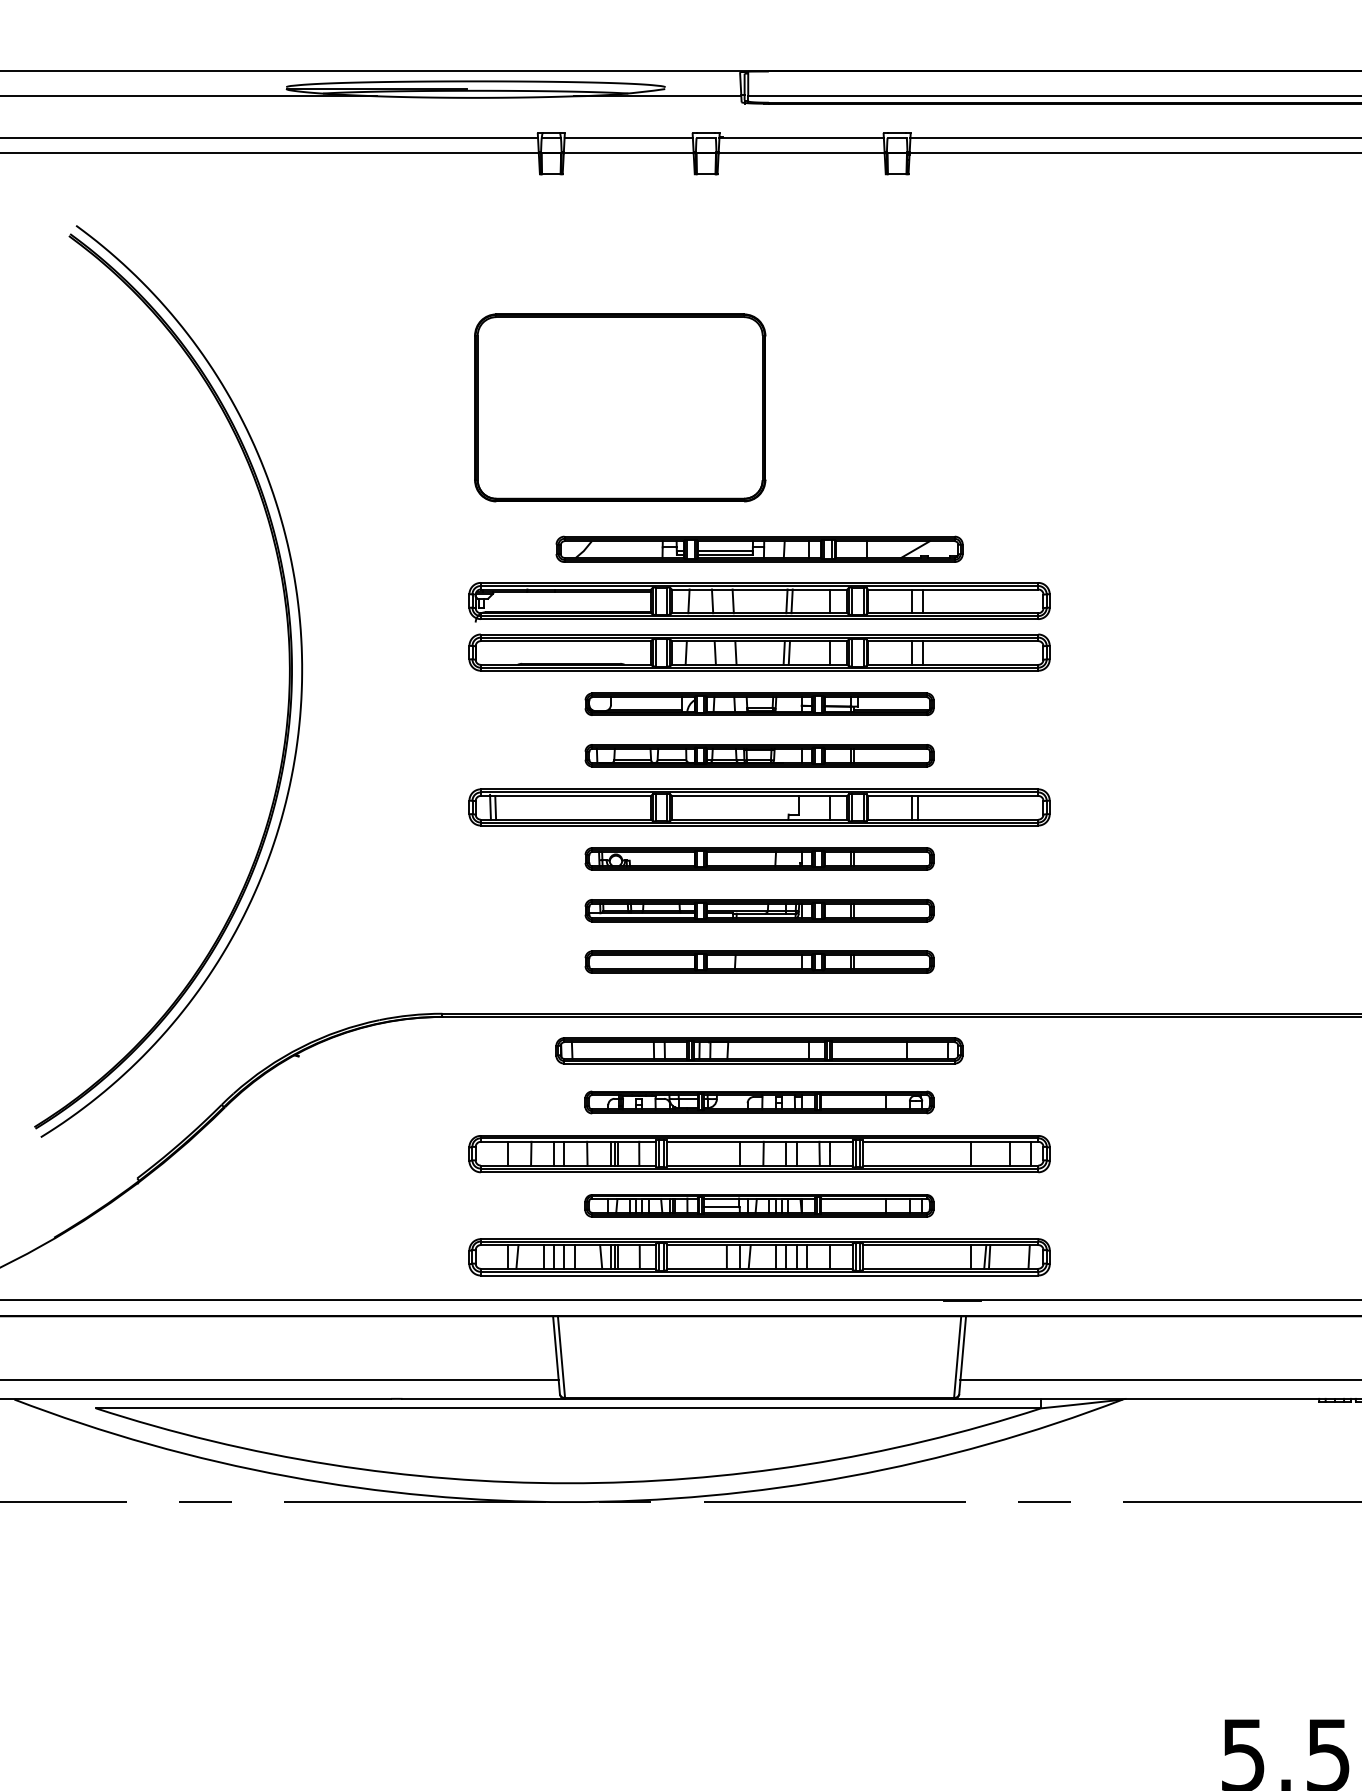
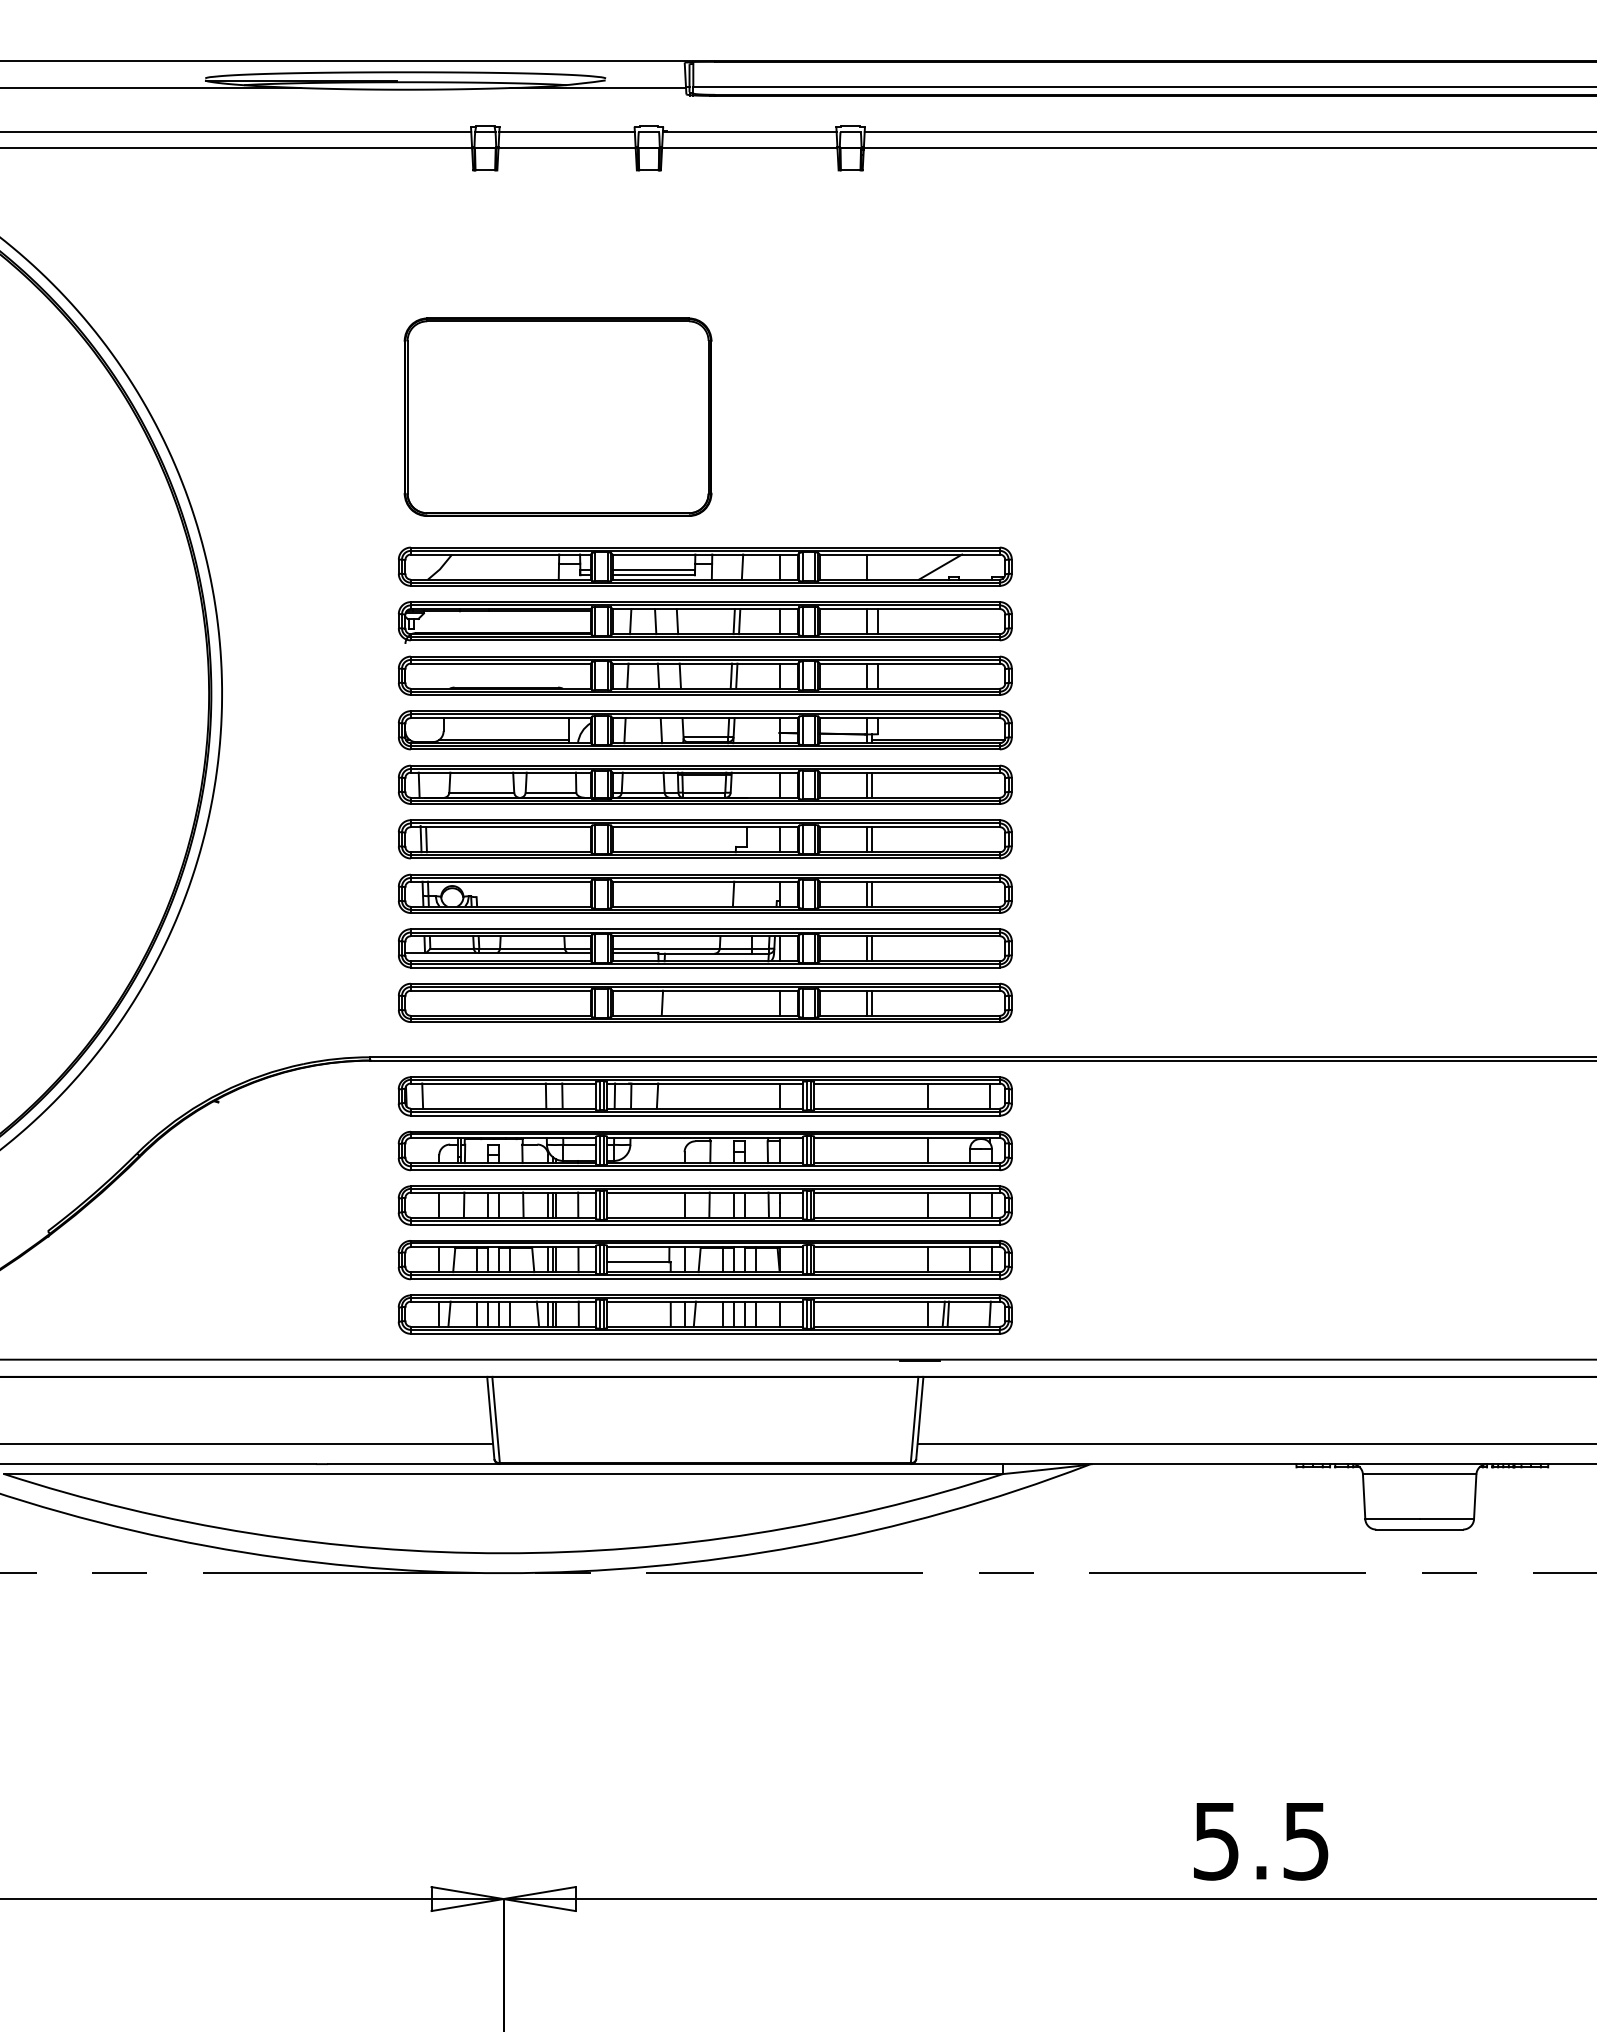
part: (759, 549) -> (705, 566), size x1.43
part: (759, 704) -> (705, 730), size x1.67
part: (759, 755) -> (705, 784), size x1.67
part: (759, 858) -> (705, 893), size x1.67
part: (759, 910) -> (705, 948), size x1.67
part: (759, 961) -> (705, 1002), size x1.67
part: (758, 1050) -> (704, 1096), size x1.43
part: (758, 1102) -> (704, 1150), size x1.67
part: (758, 1206) -> (704, 1260), size x1.67

